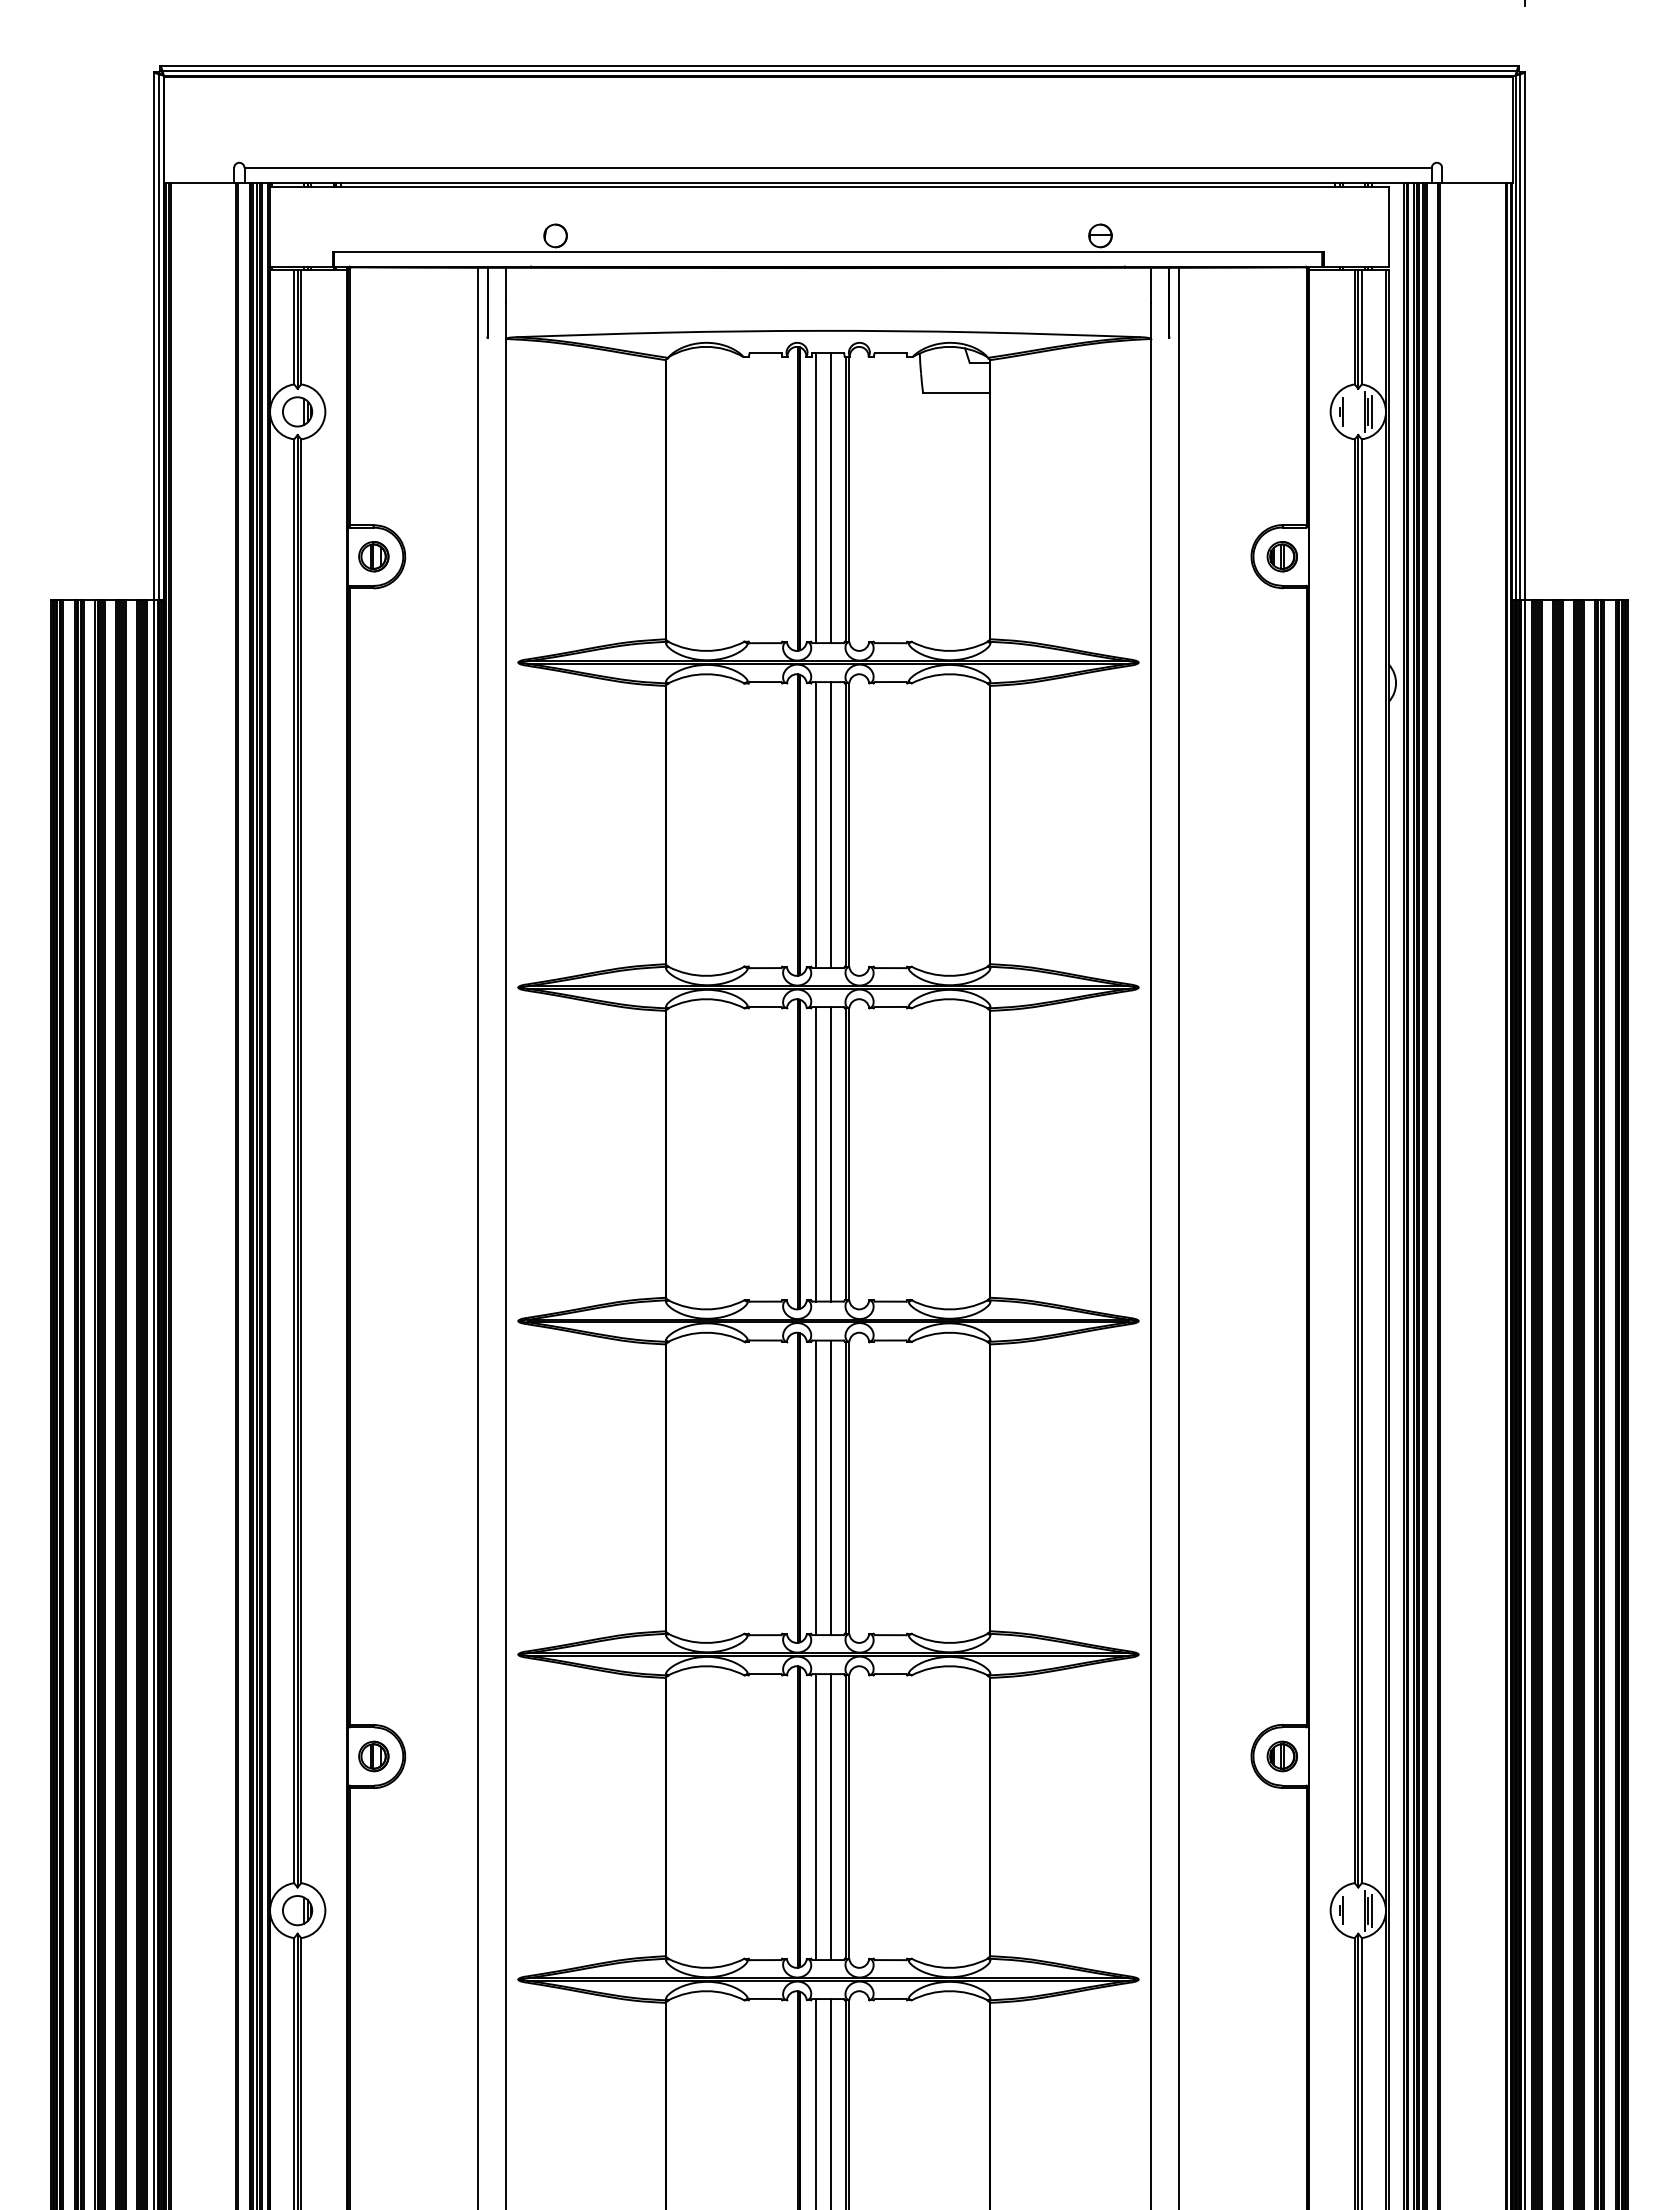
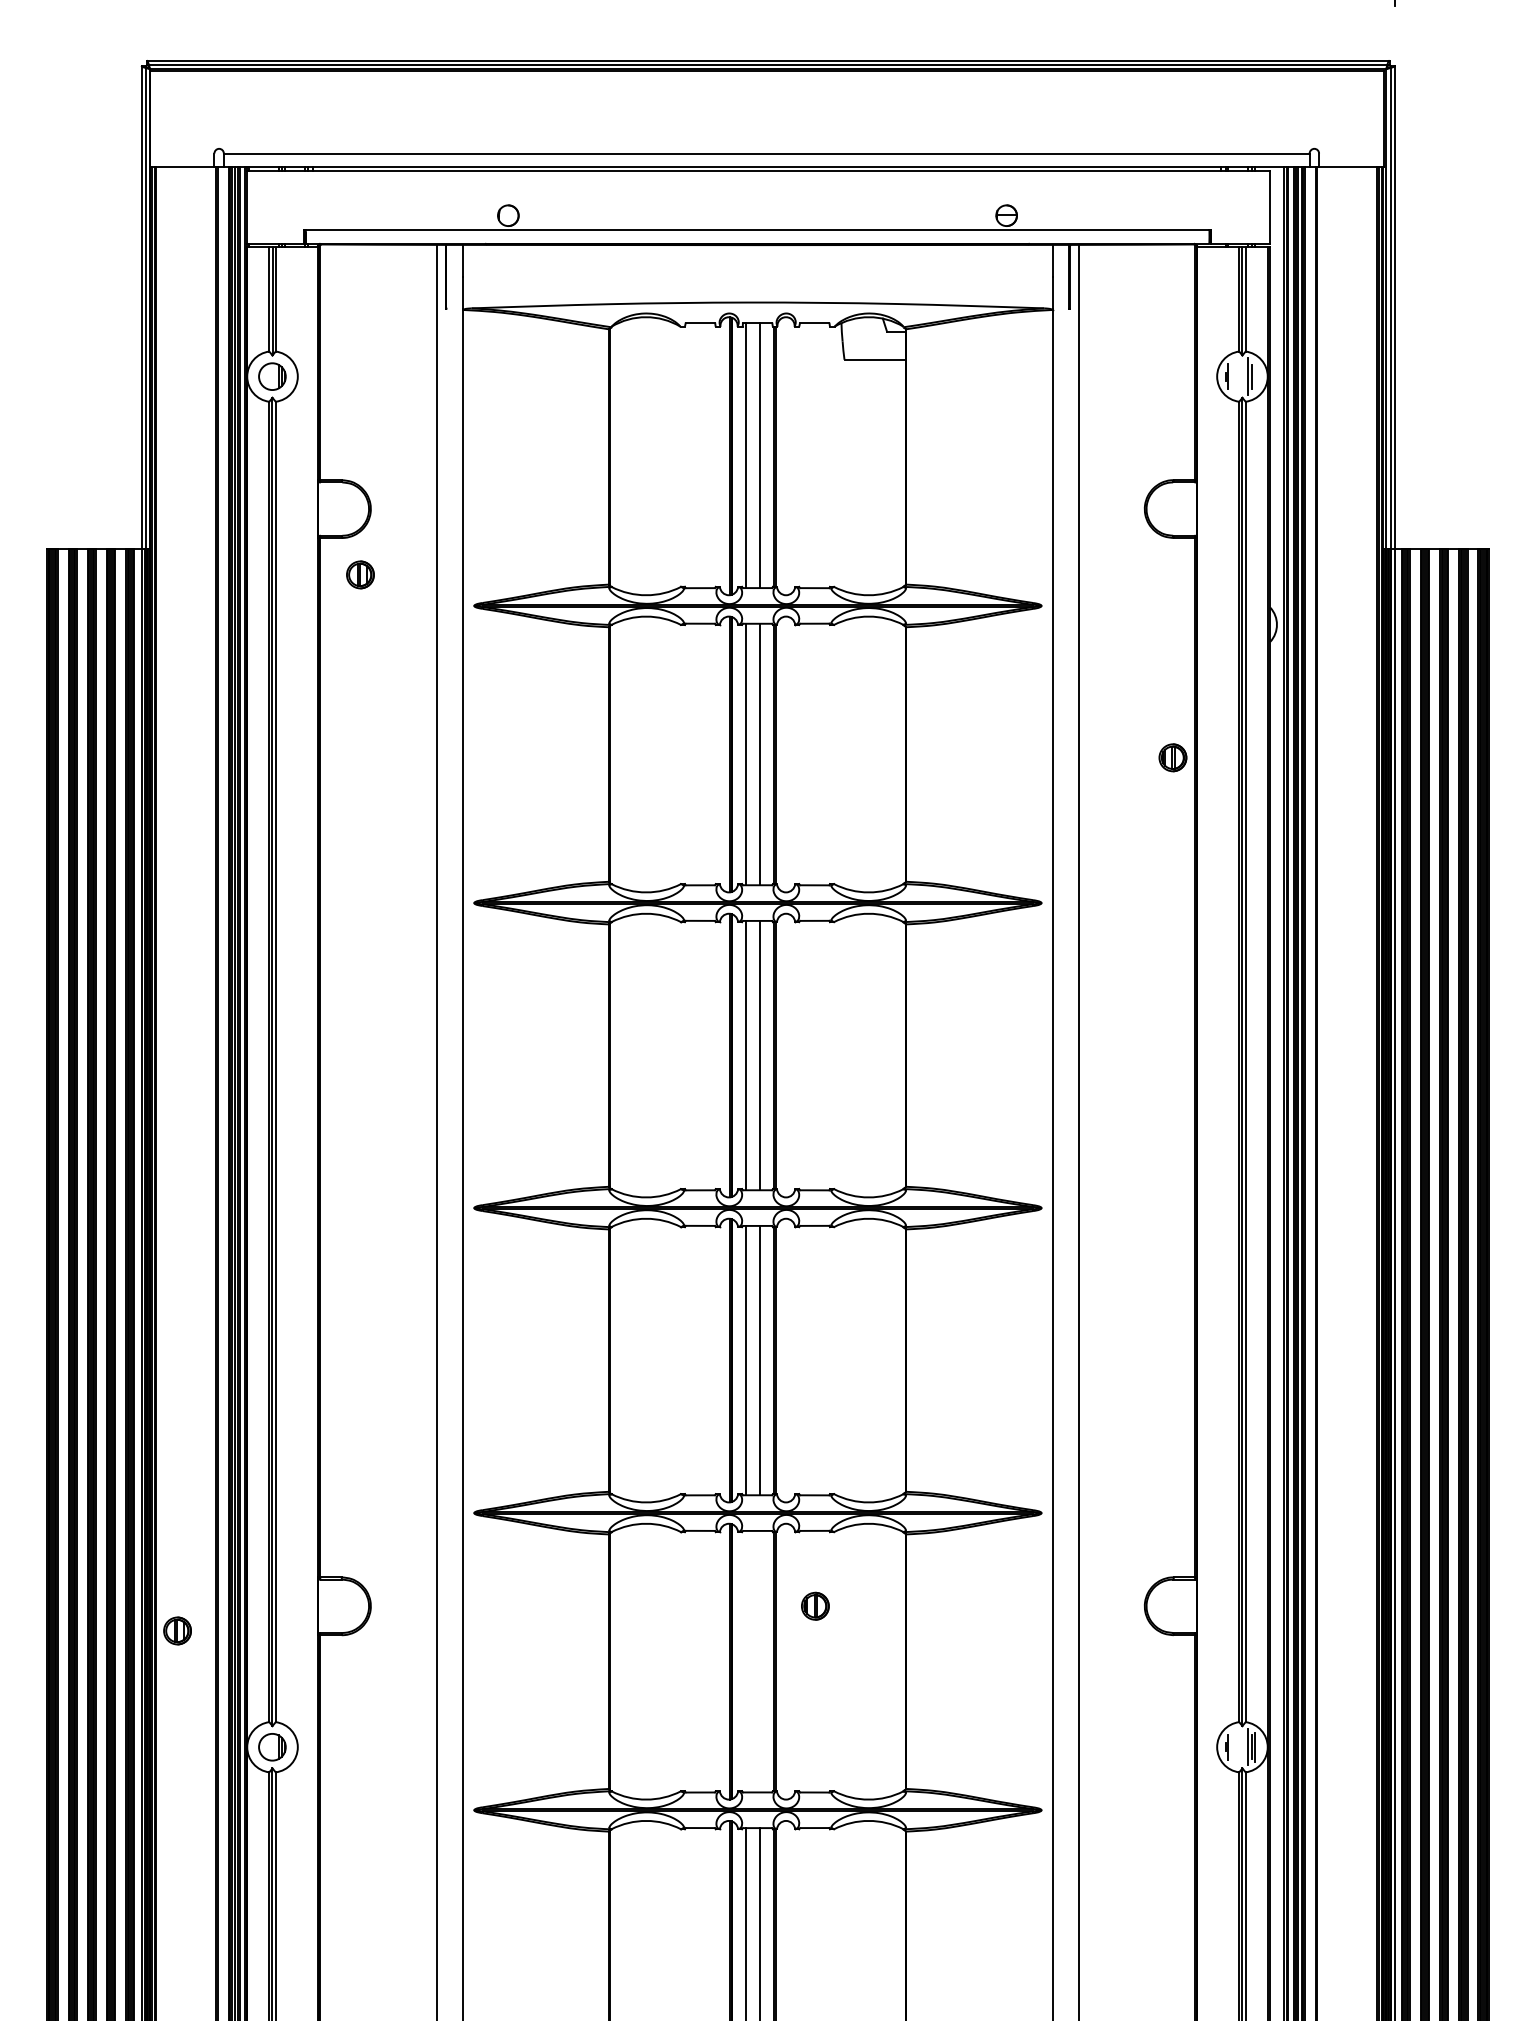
line: (1371, 411) -> (1254, 376), removed
part: (373, 556) -> (360, 574), moved
part: (1281, 556) -> (1172, 757), moved
part: (373, 1756) -> (177, 1630), moved
part: (1281, 1756) -> (814, 1606), moved
line: (815, 1817) -> (746, 1662), removed
line: (830, 1817) -> (759, 1662), removed

